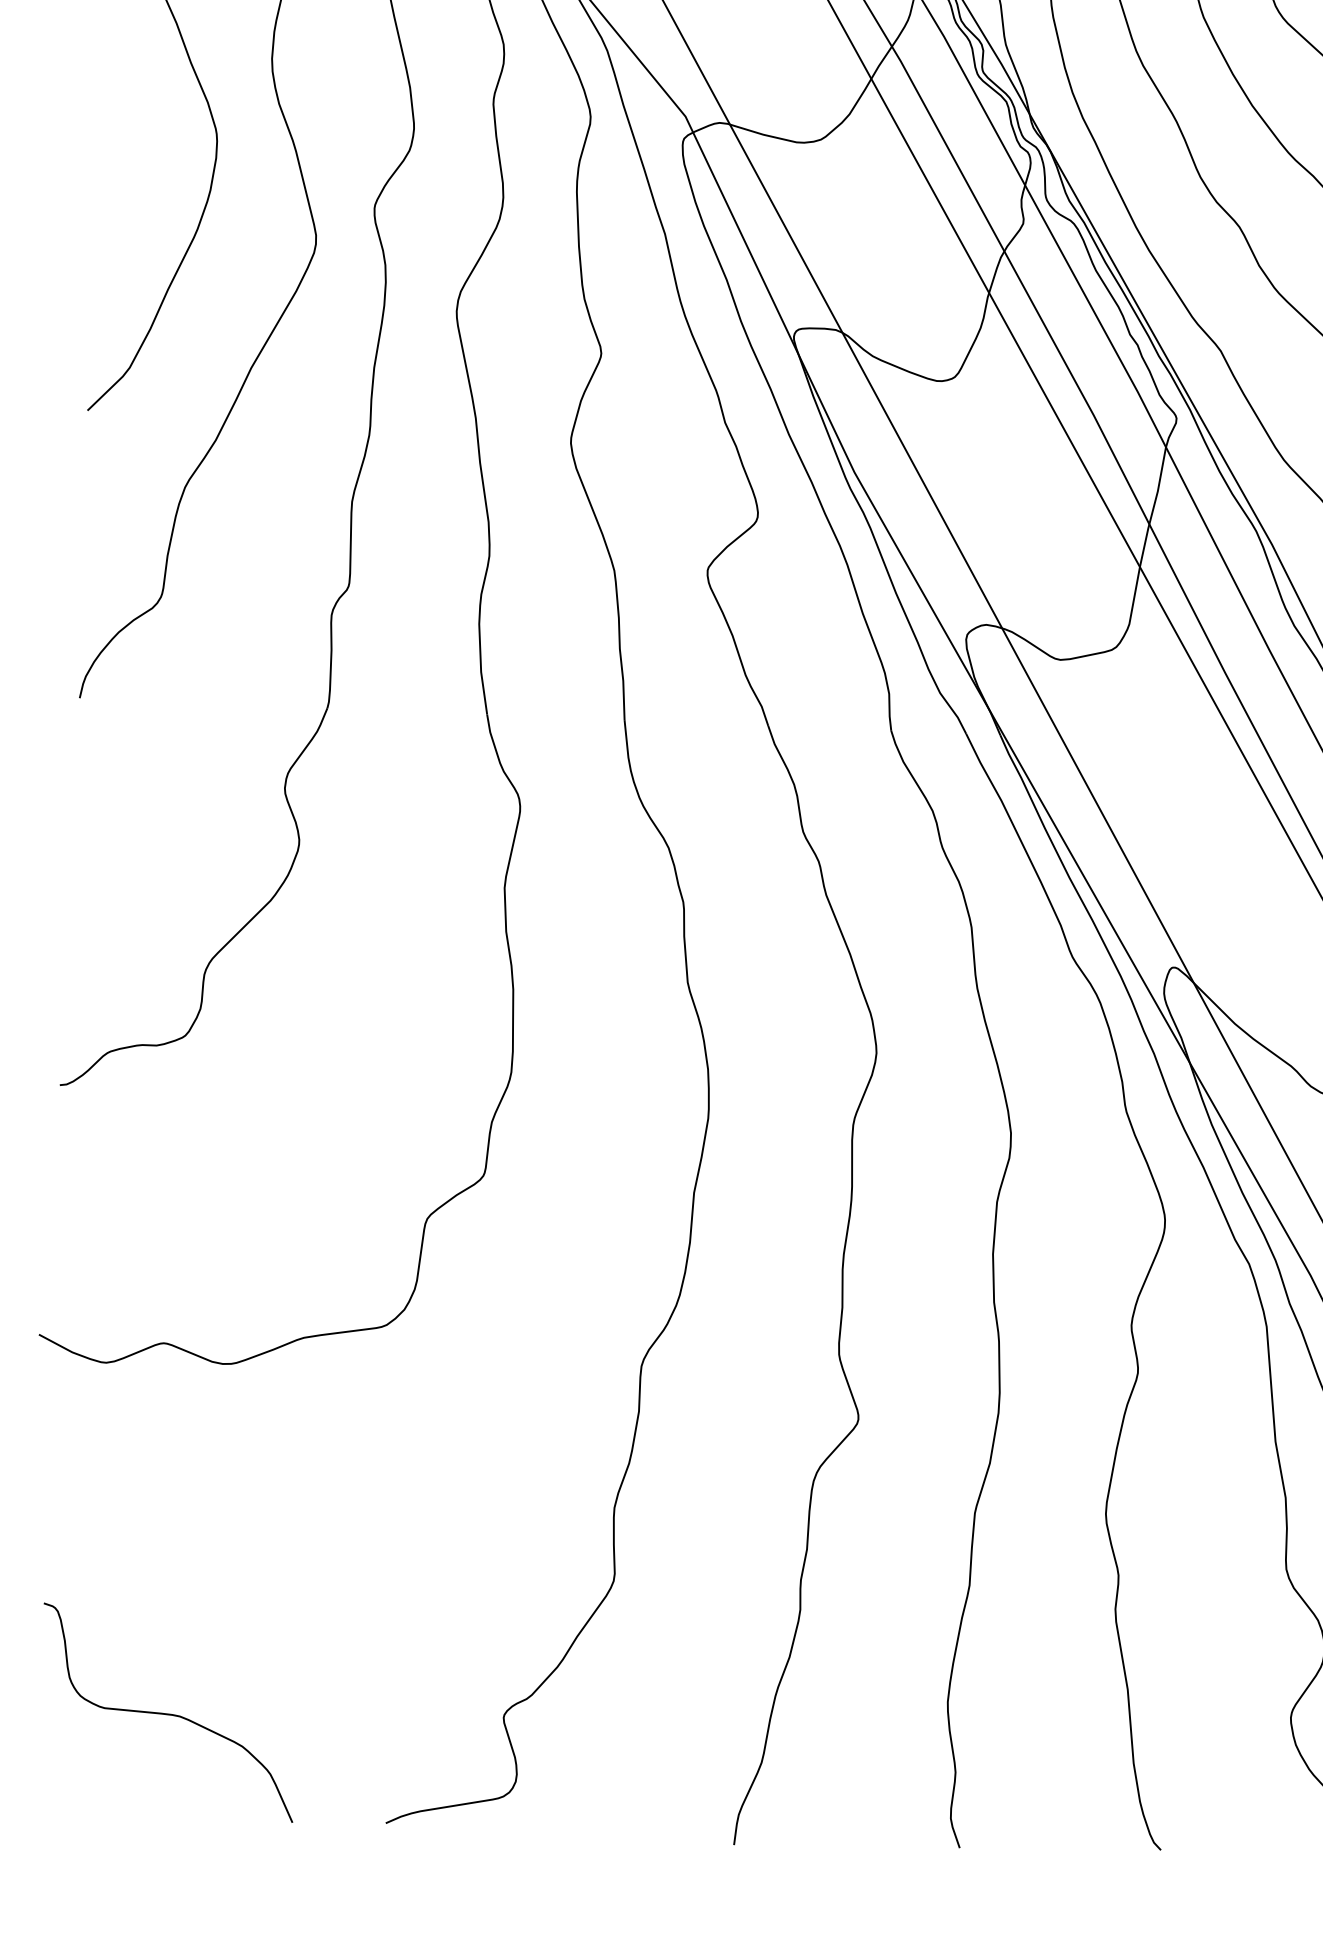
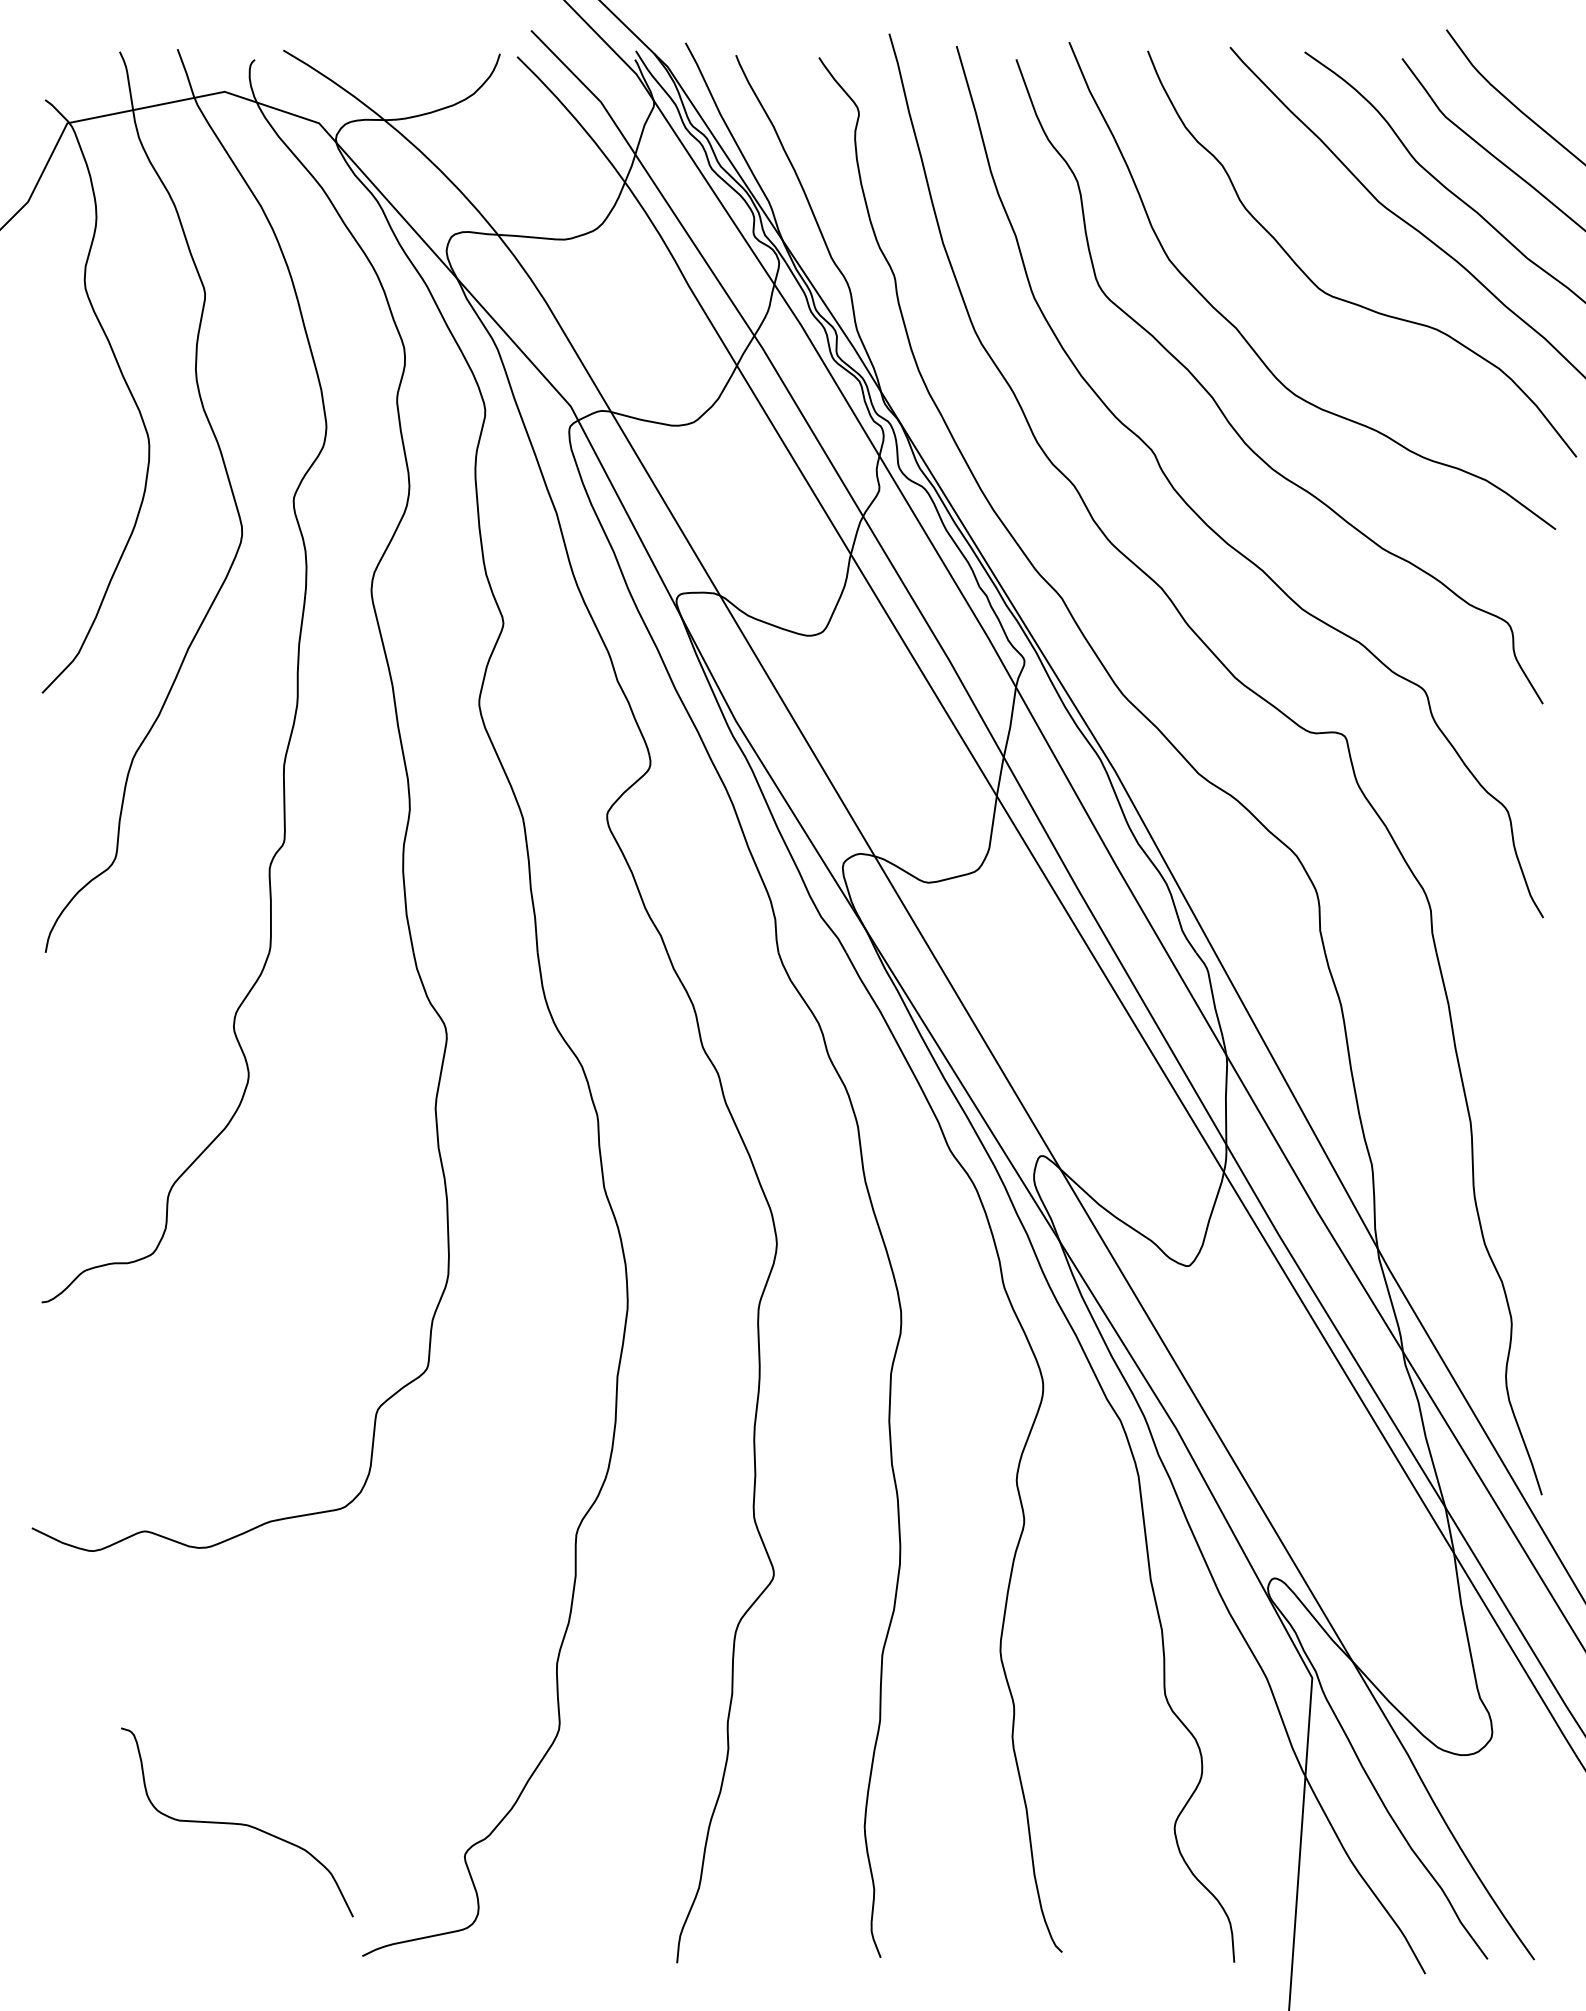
curve: (168, 1713) -> (237, 1823), moved

